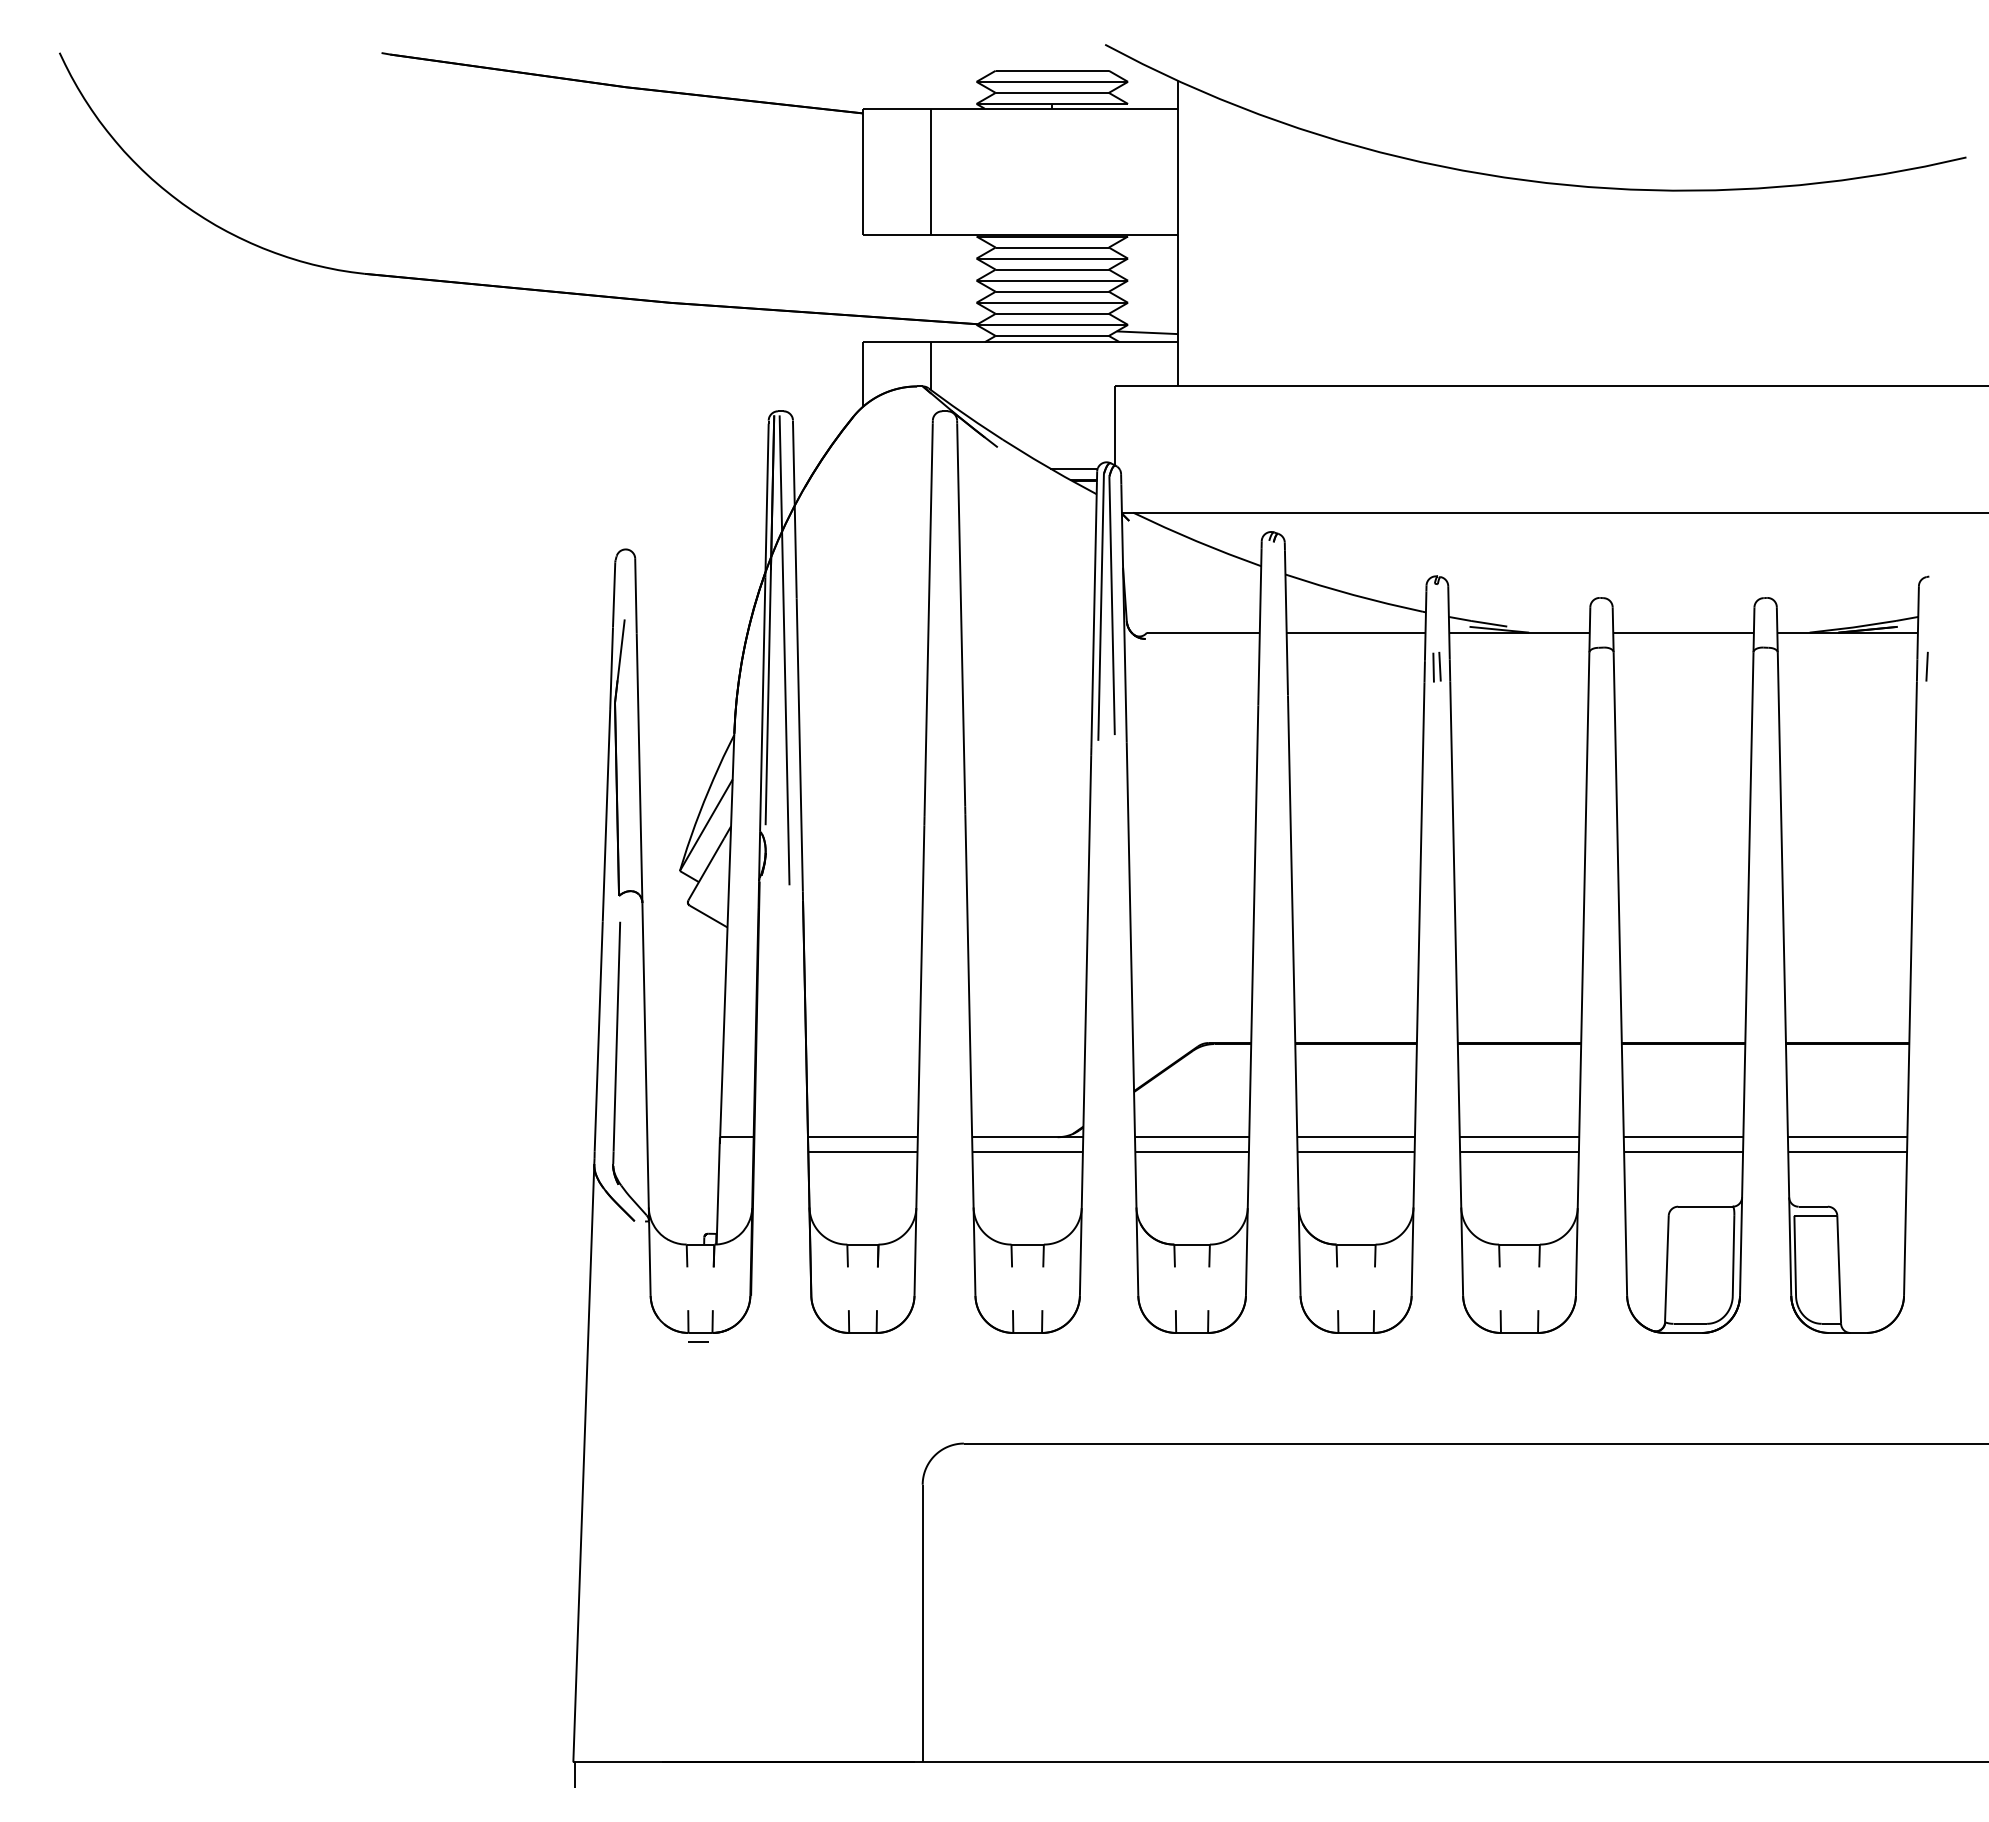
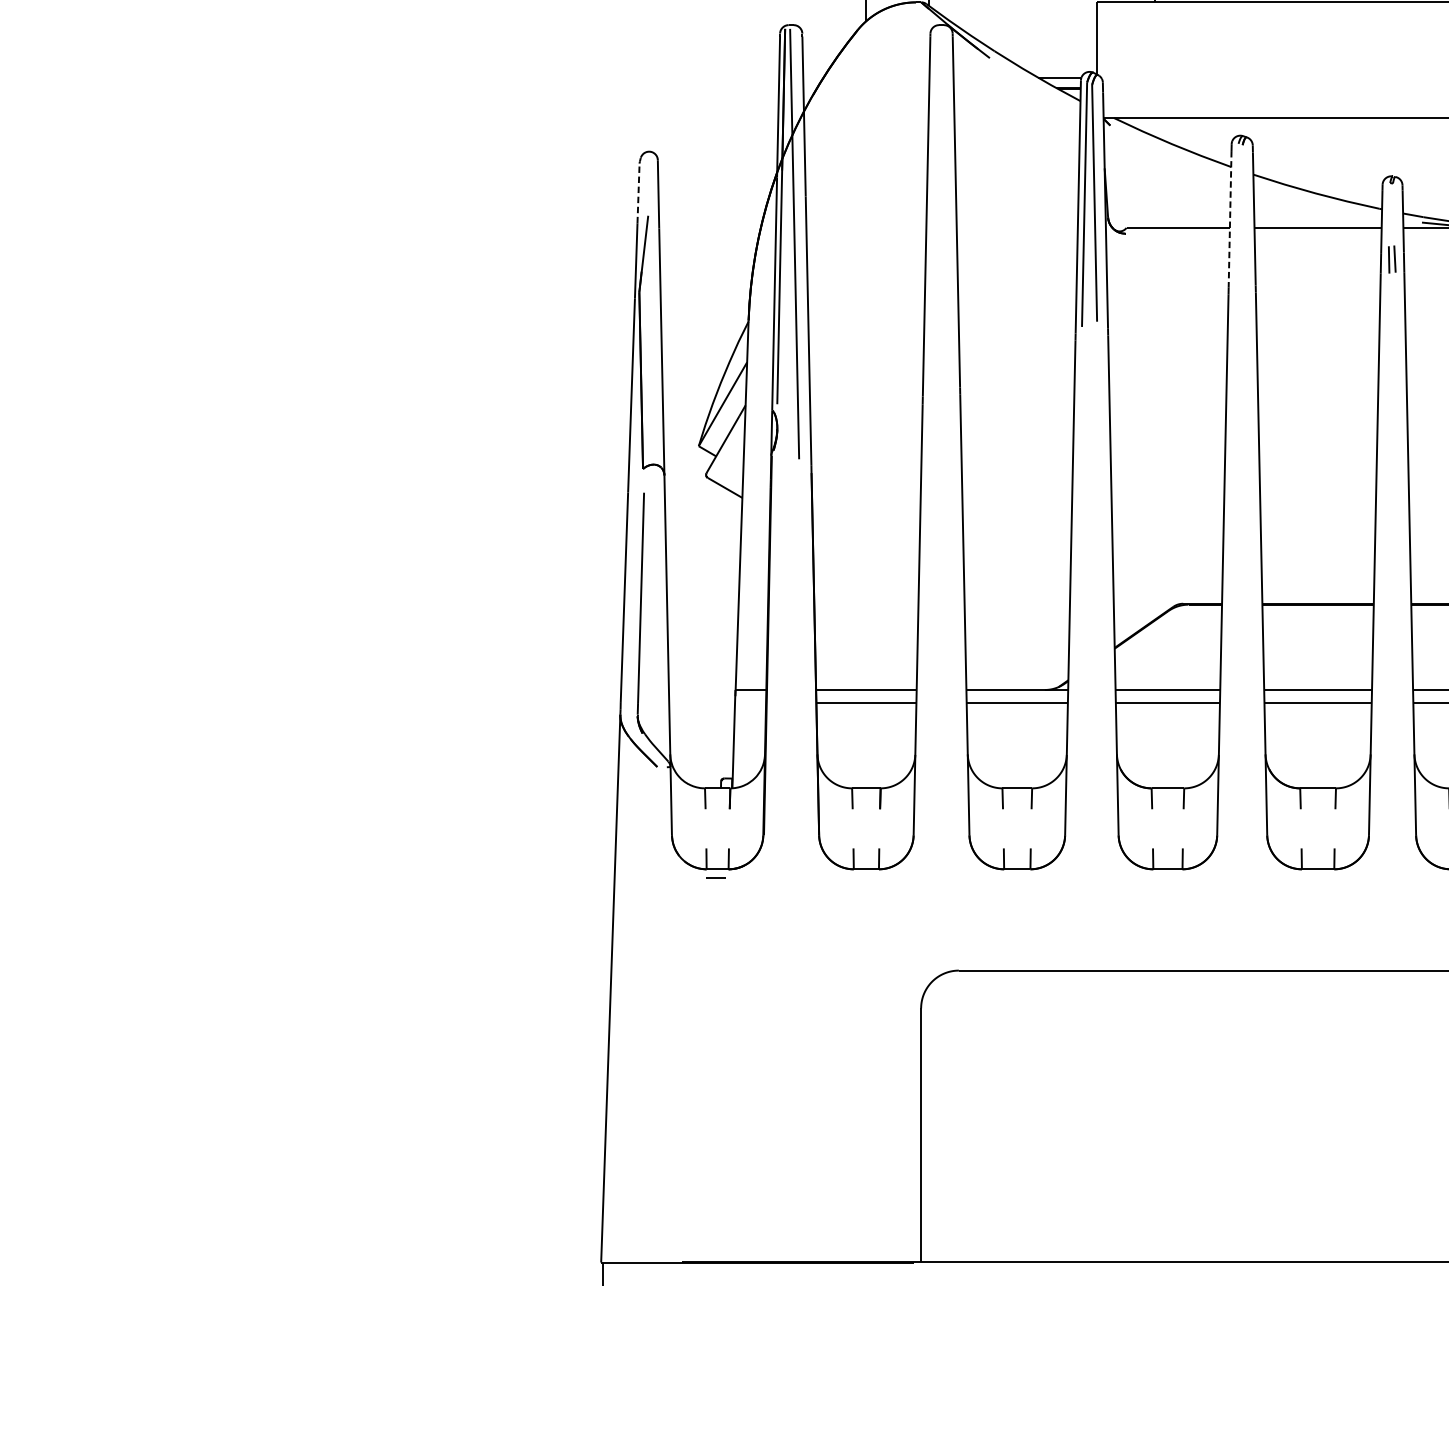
line: (614, 595) -> (638, 193), solid -> dashed
line: (1260, 623) -> (1230, 219), solid -> dashed

